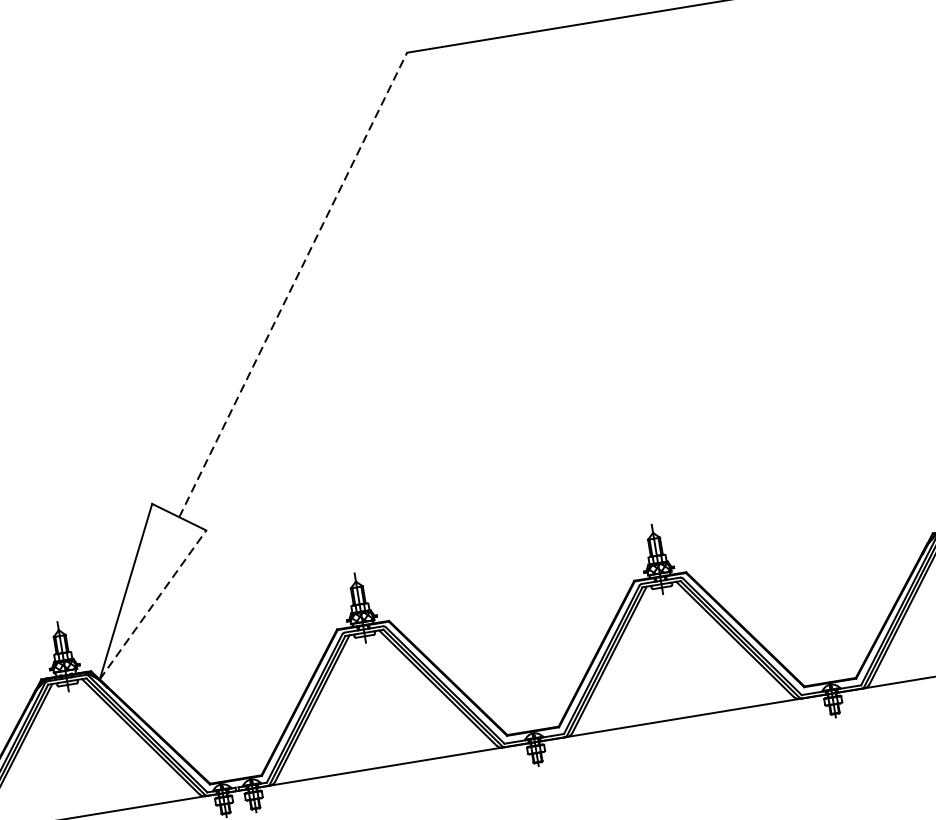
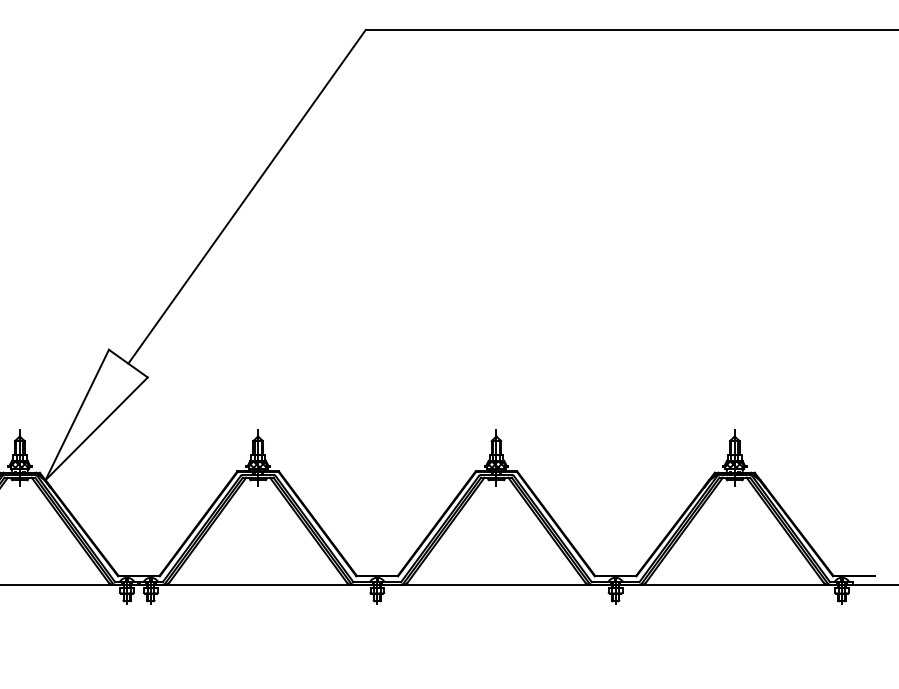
line: (293, 284) -> (247, 196), dashed -> solid
line: (154, 604) -> (97, 428), dashed -> solid

